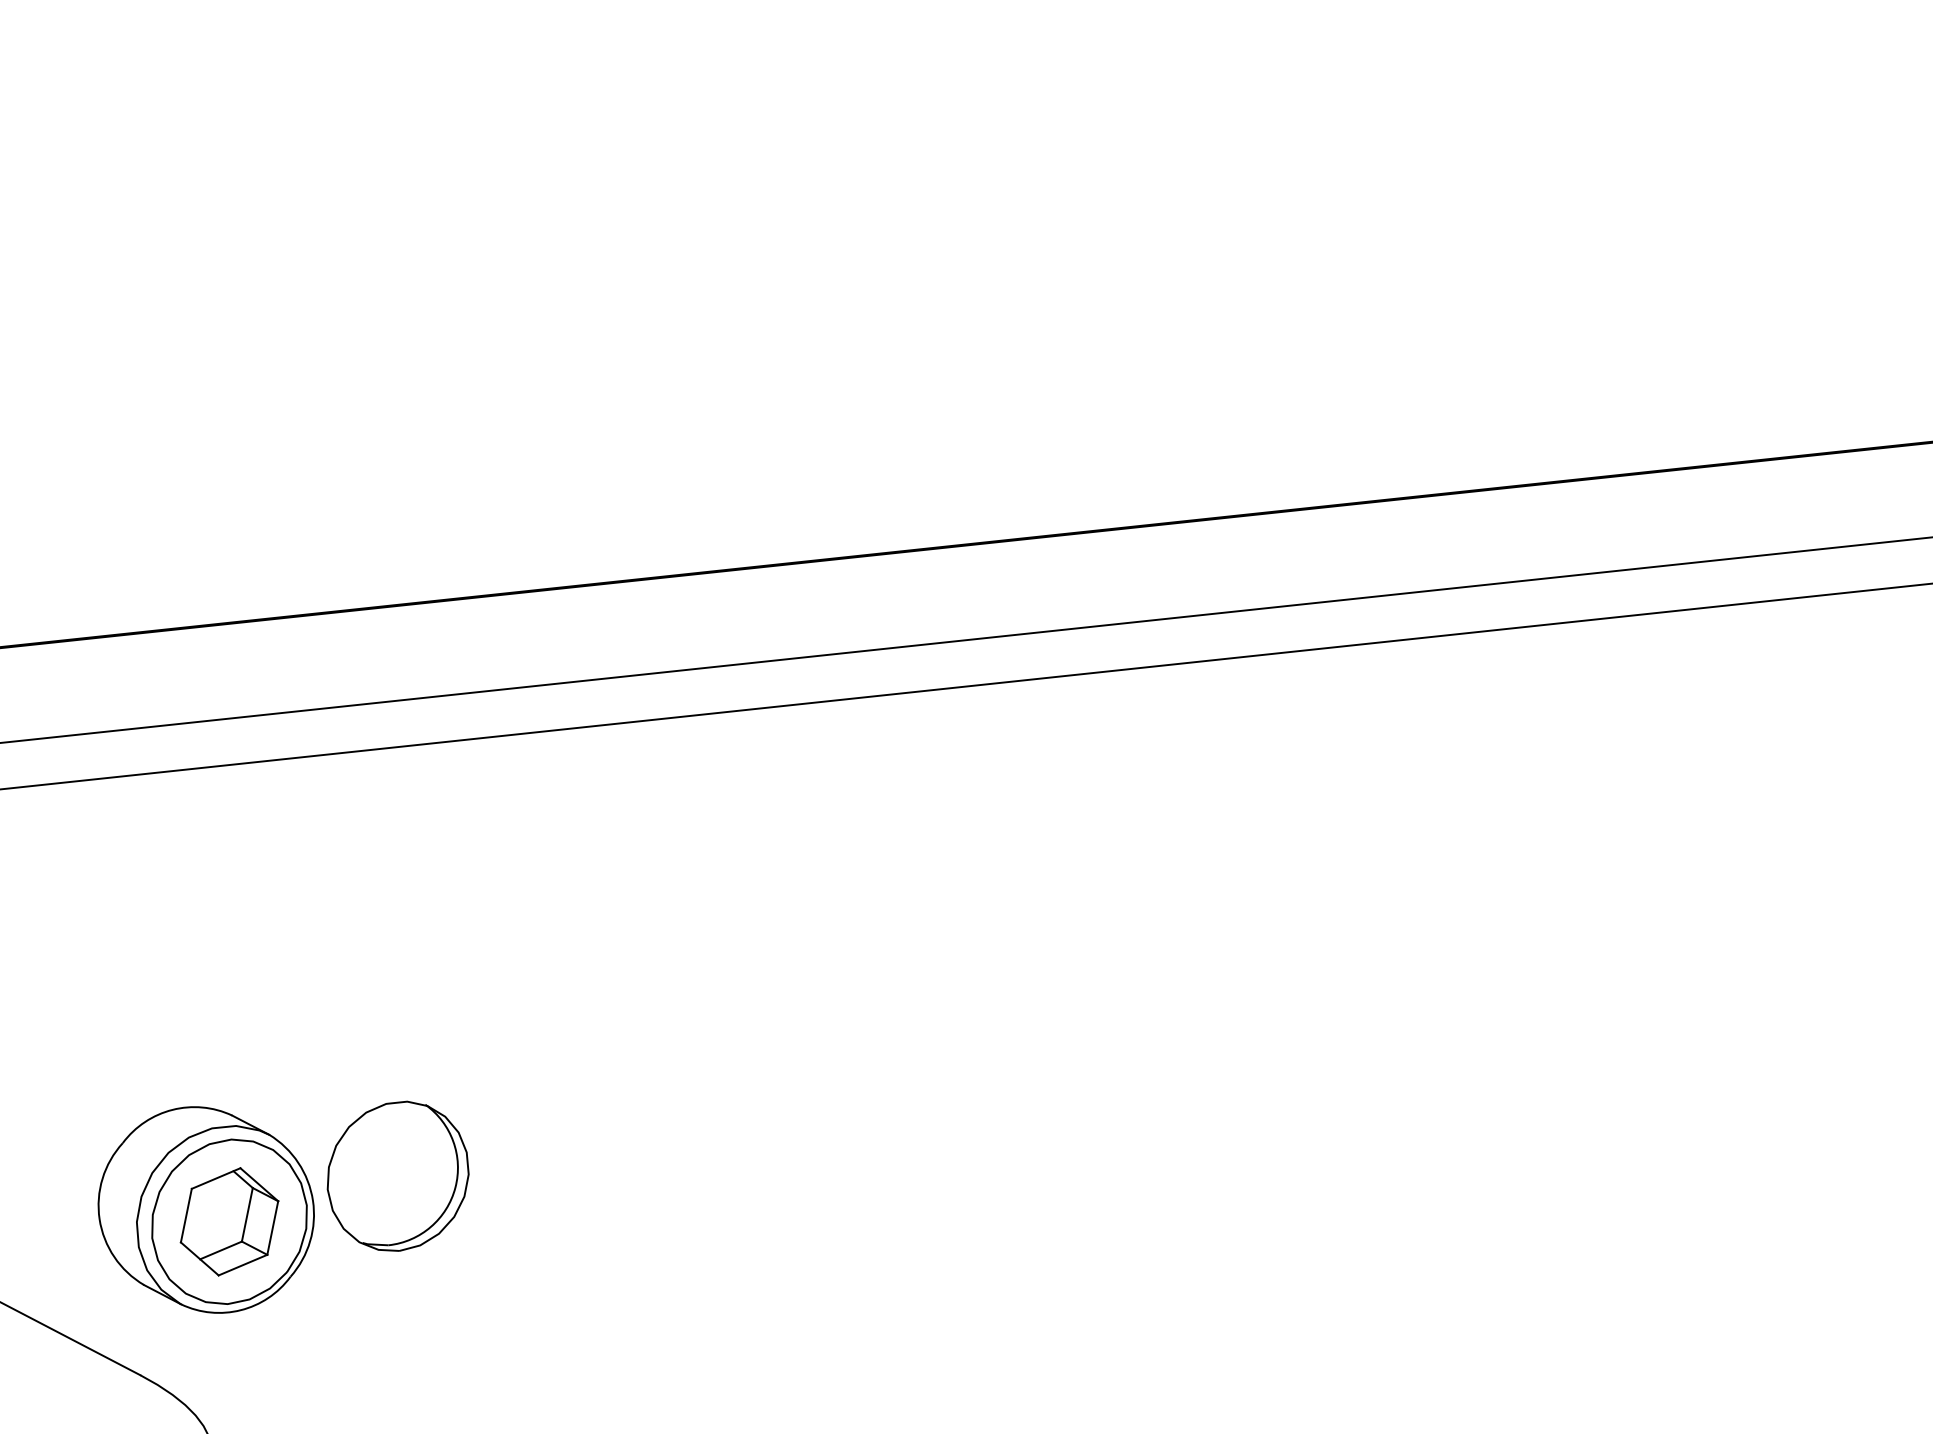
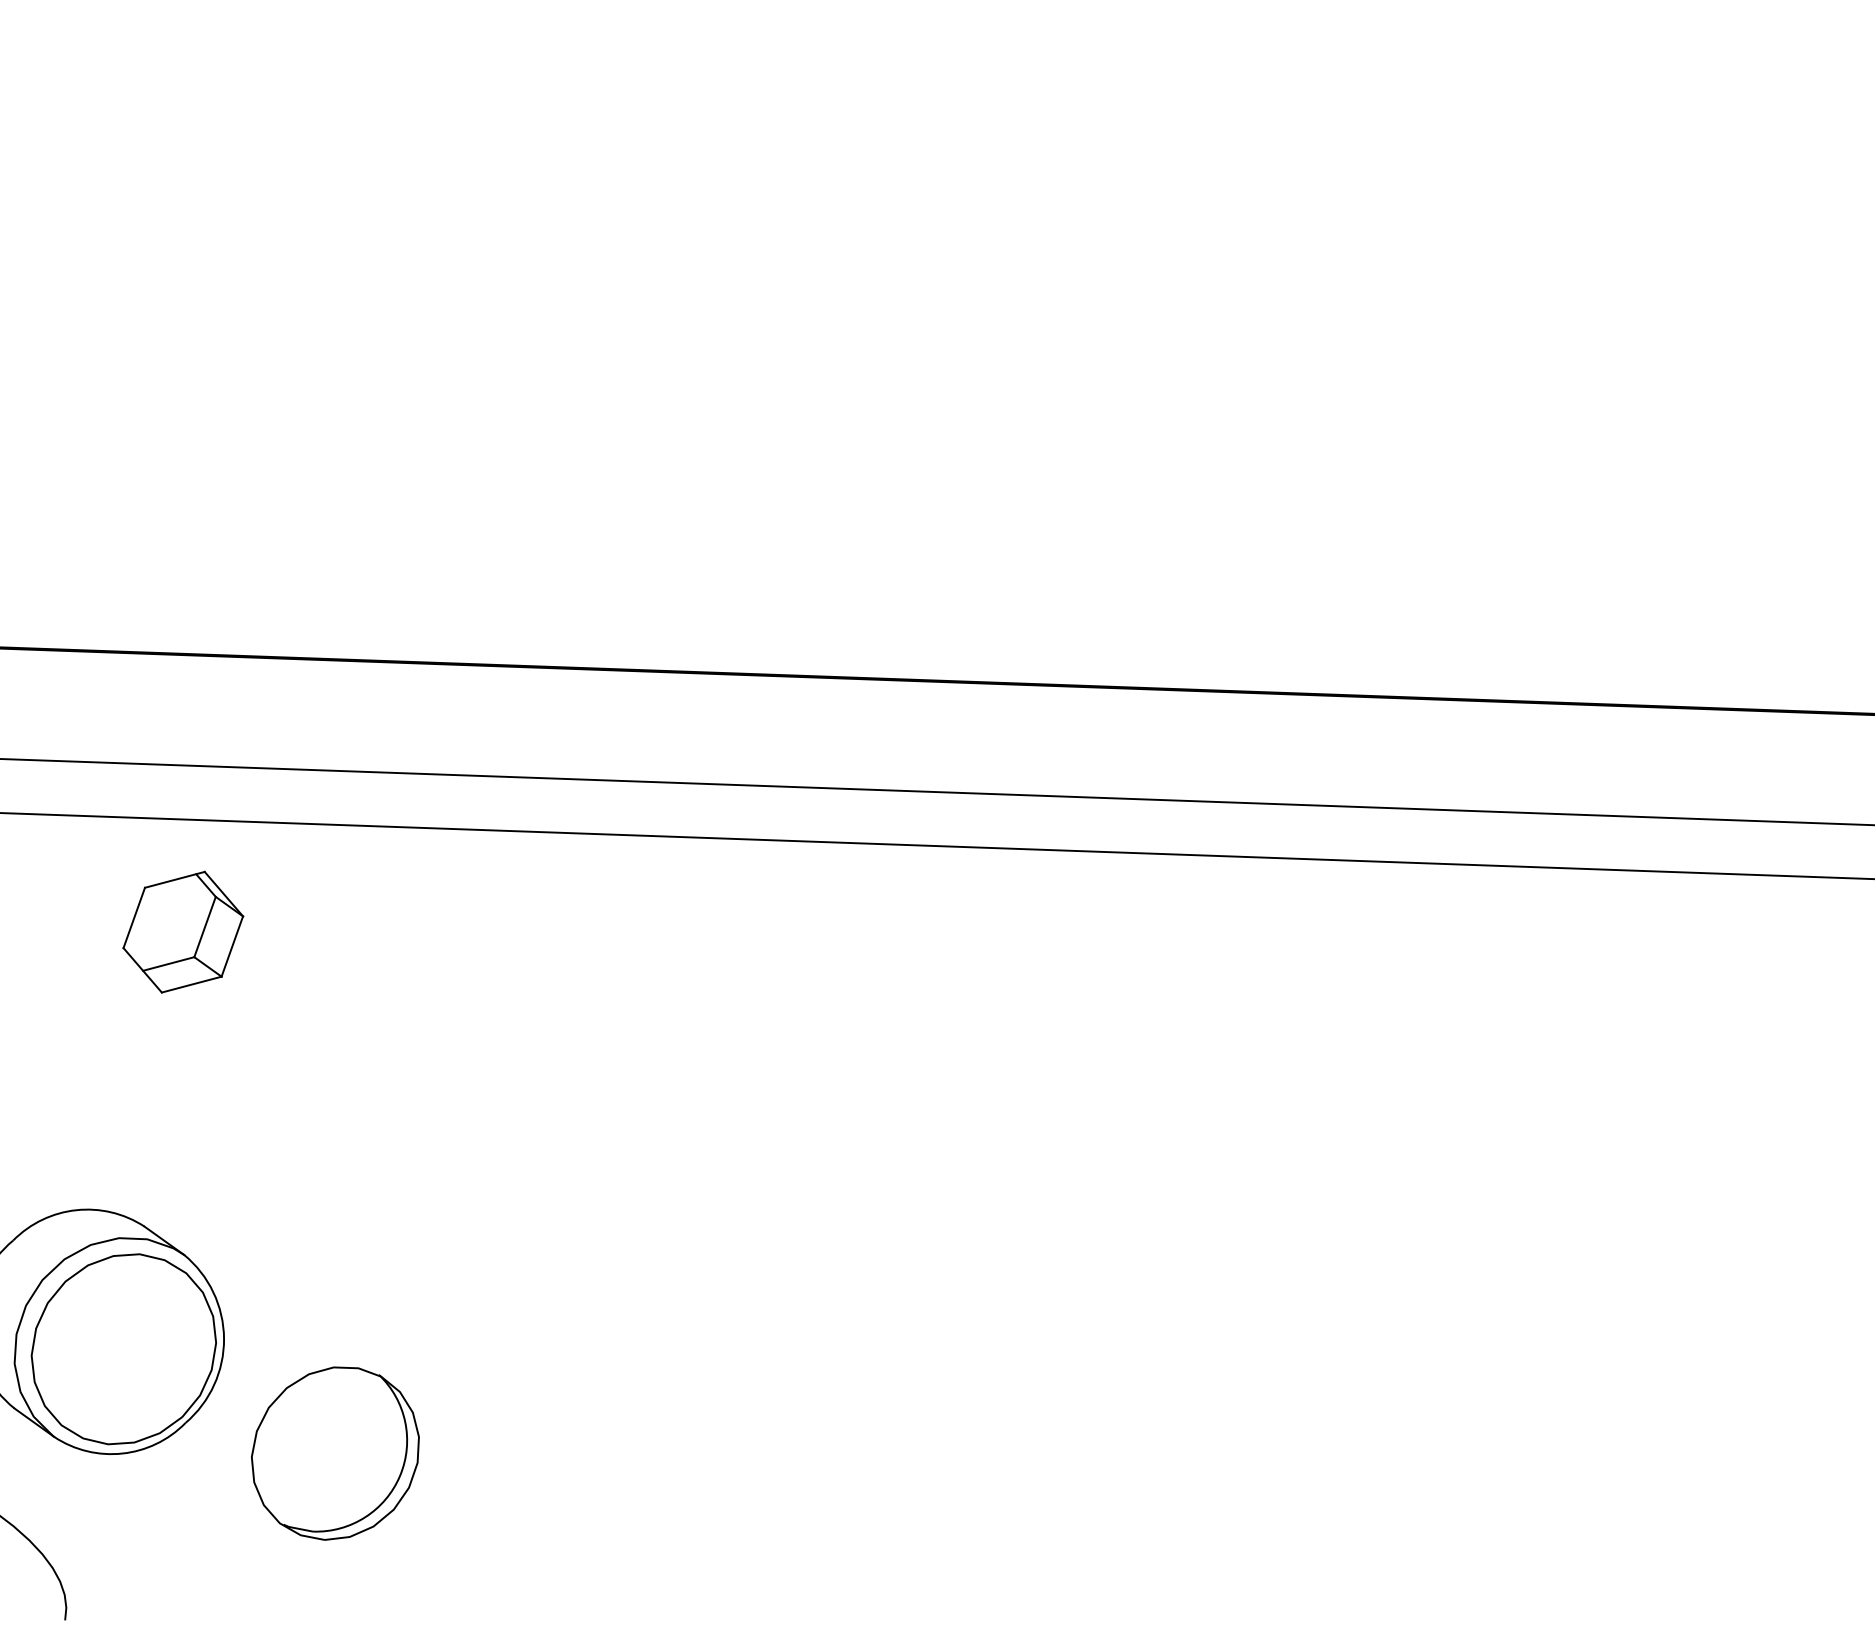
part: (397, 1175) -> (334, 1452), moved
part: (229, 1221) -> (183, 931), moved

